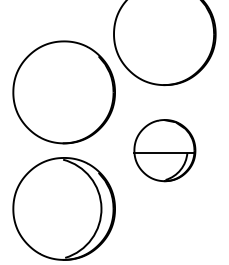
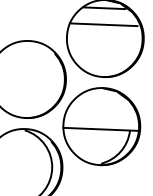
line: (161, 15) -> (103, 24), added
part: (164, 150) -> (101, 126), size x1.67

